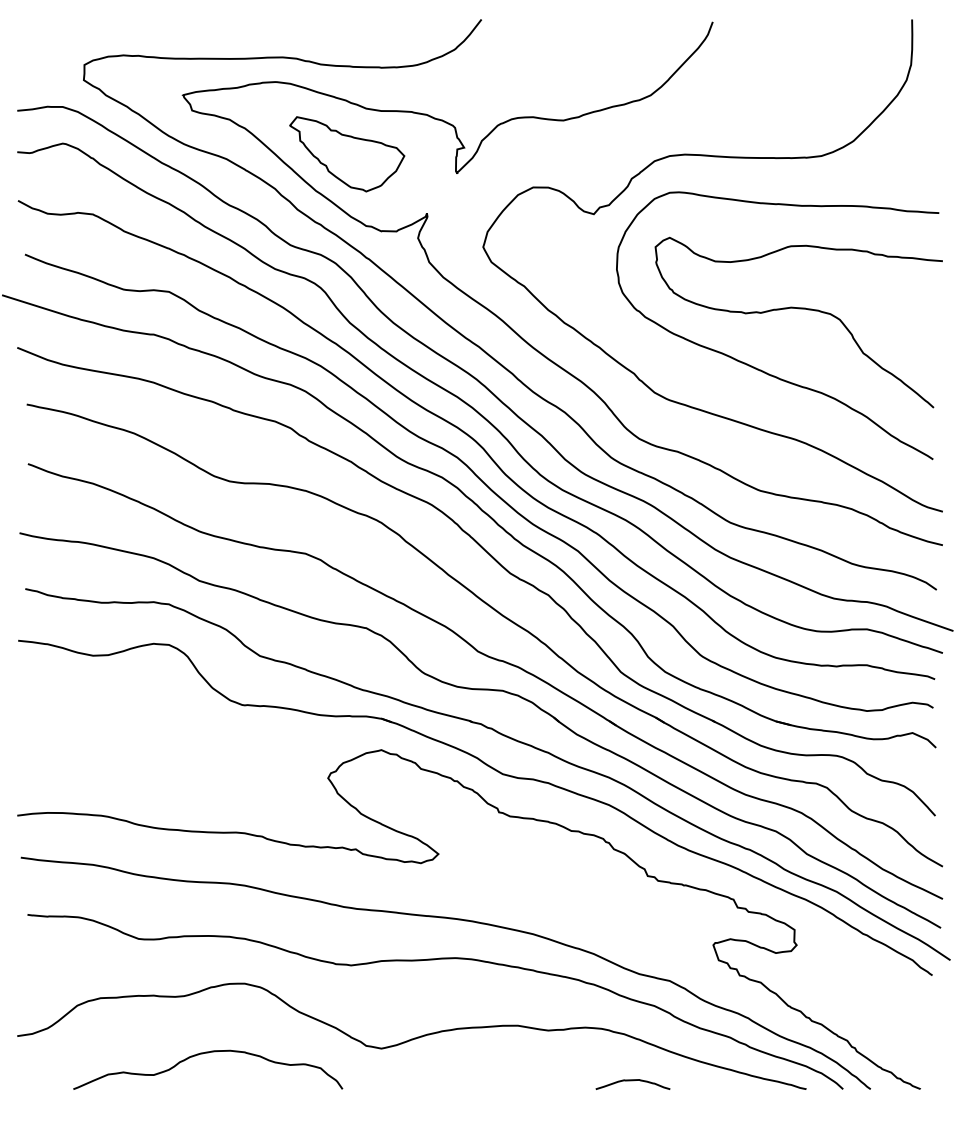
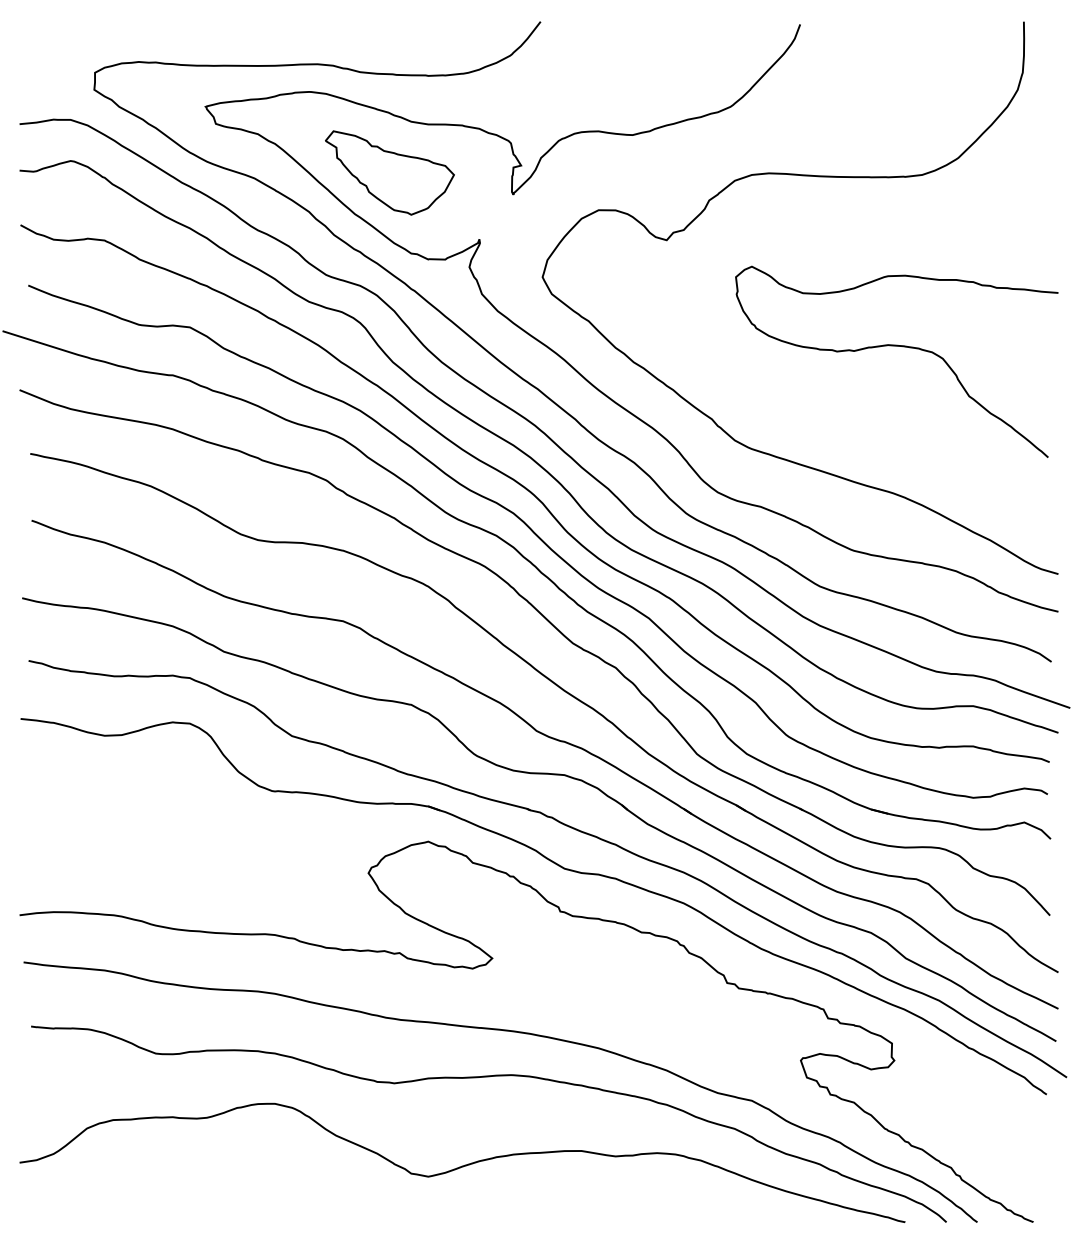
curve: (761, 369) -> (854, 414), removed
curve: (208, 1053) -> (234, 1182), removed
curve: (632, 1081) -> (710, 1213), removed

